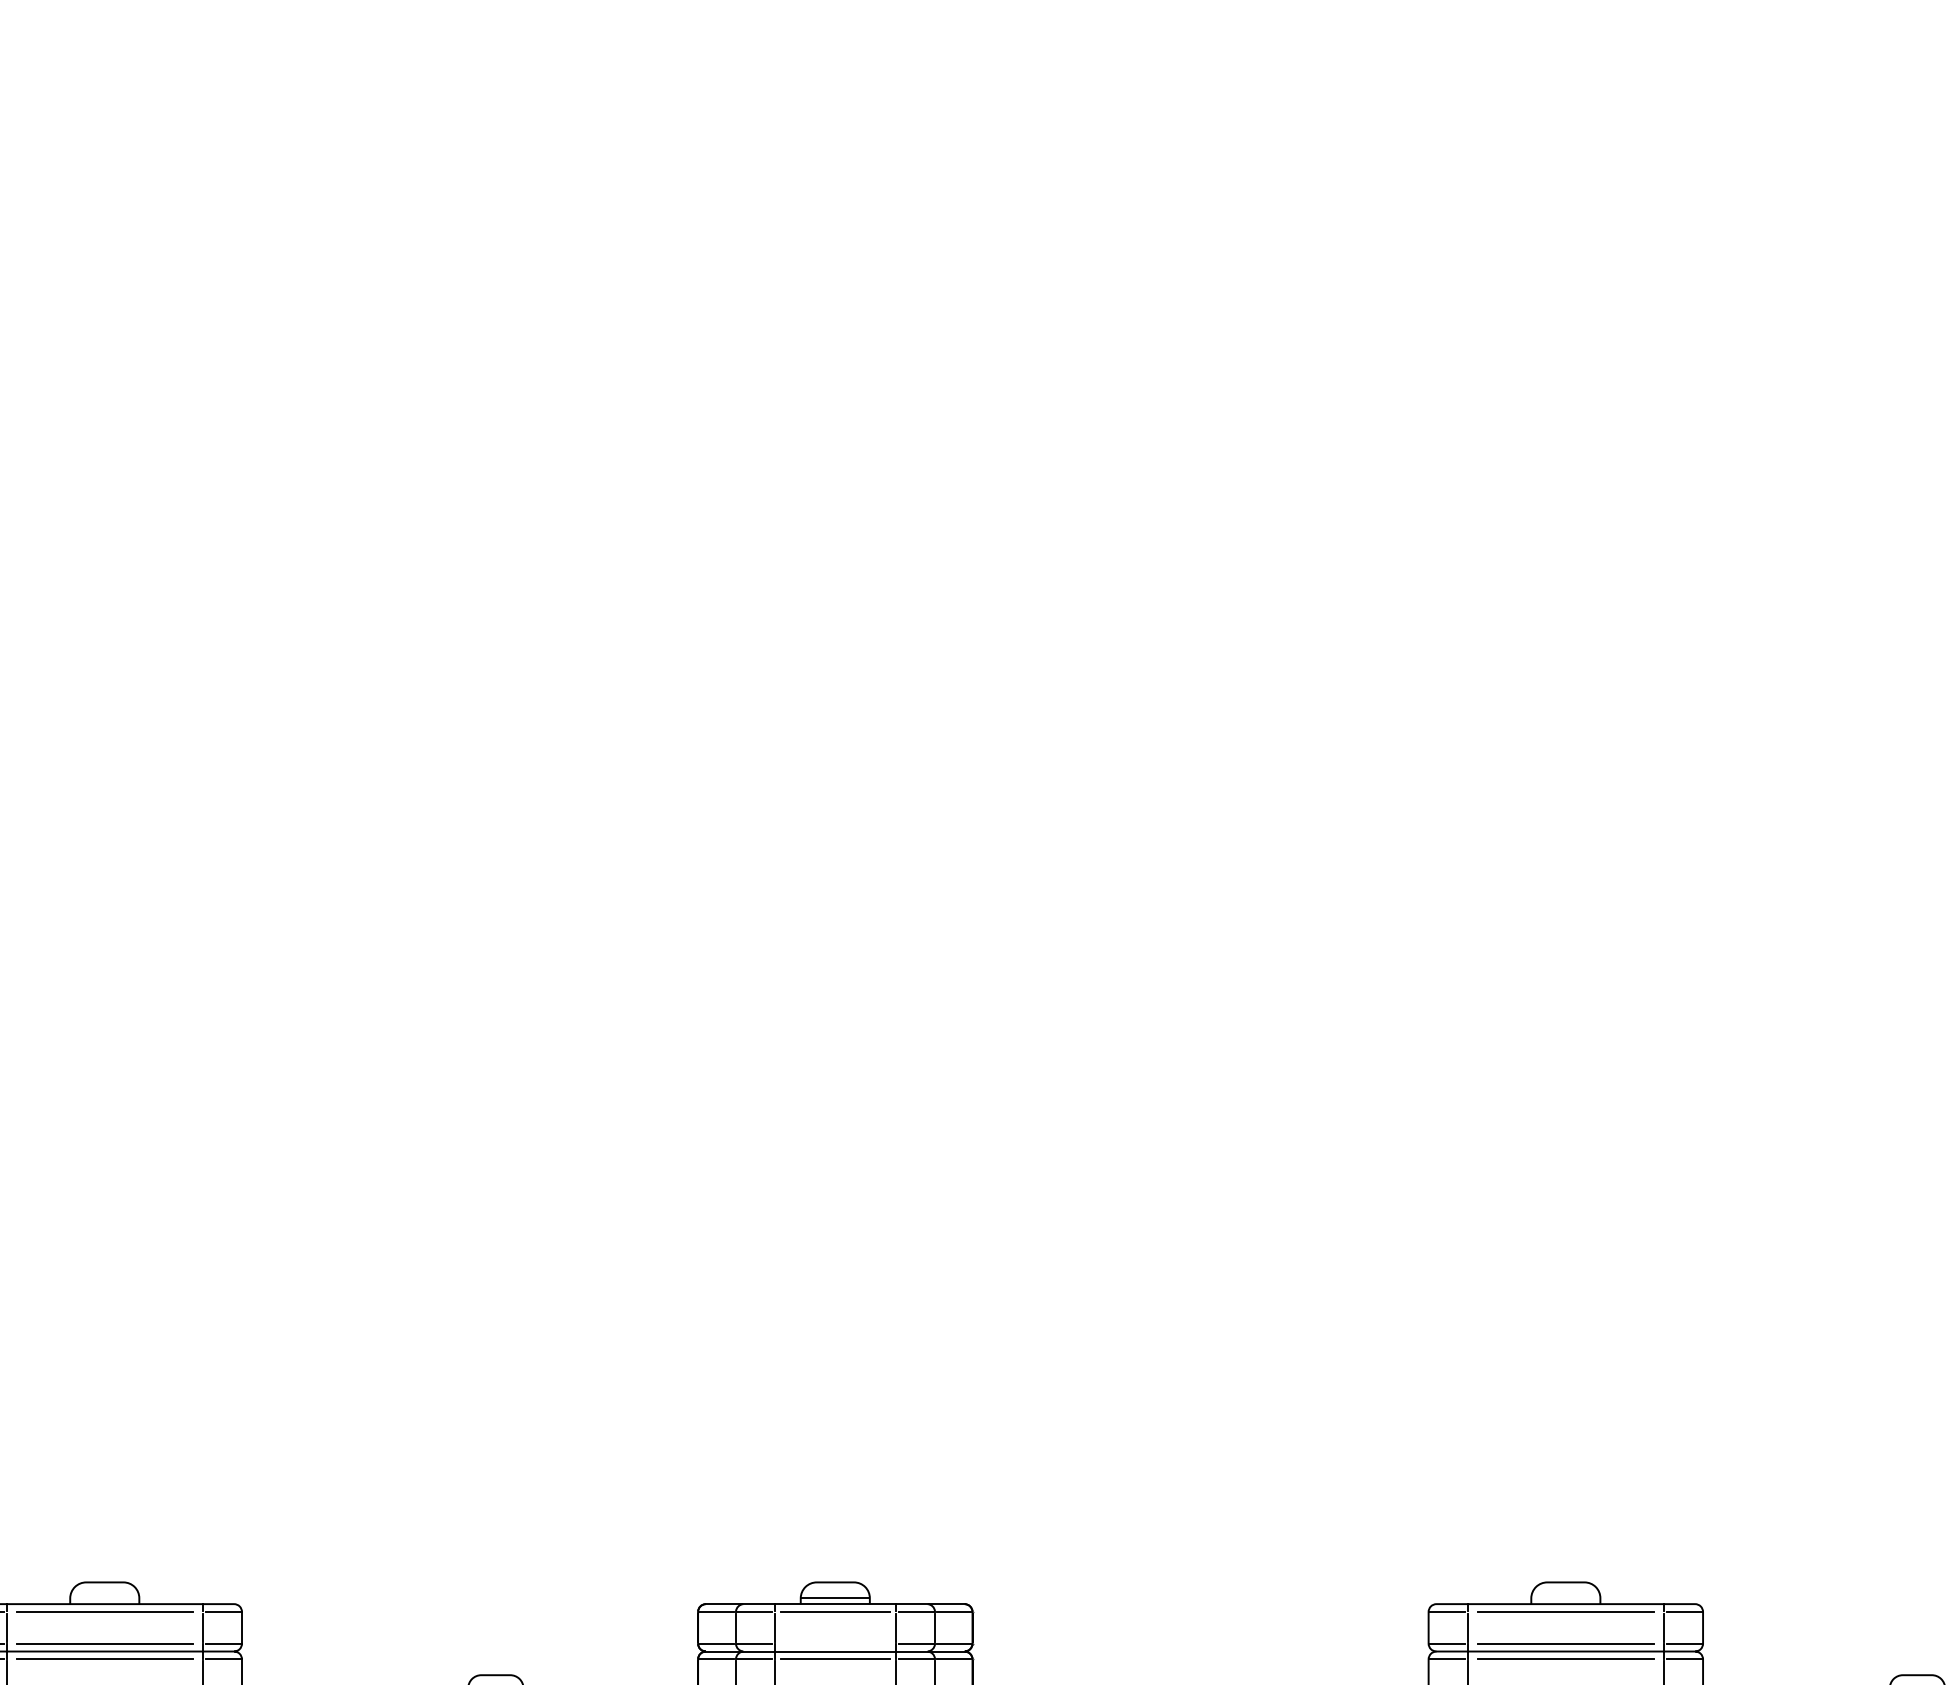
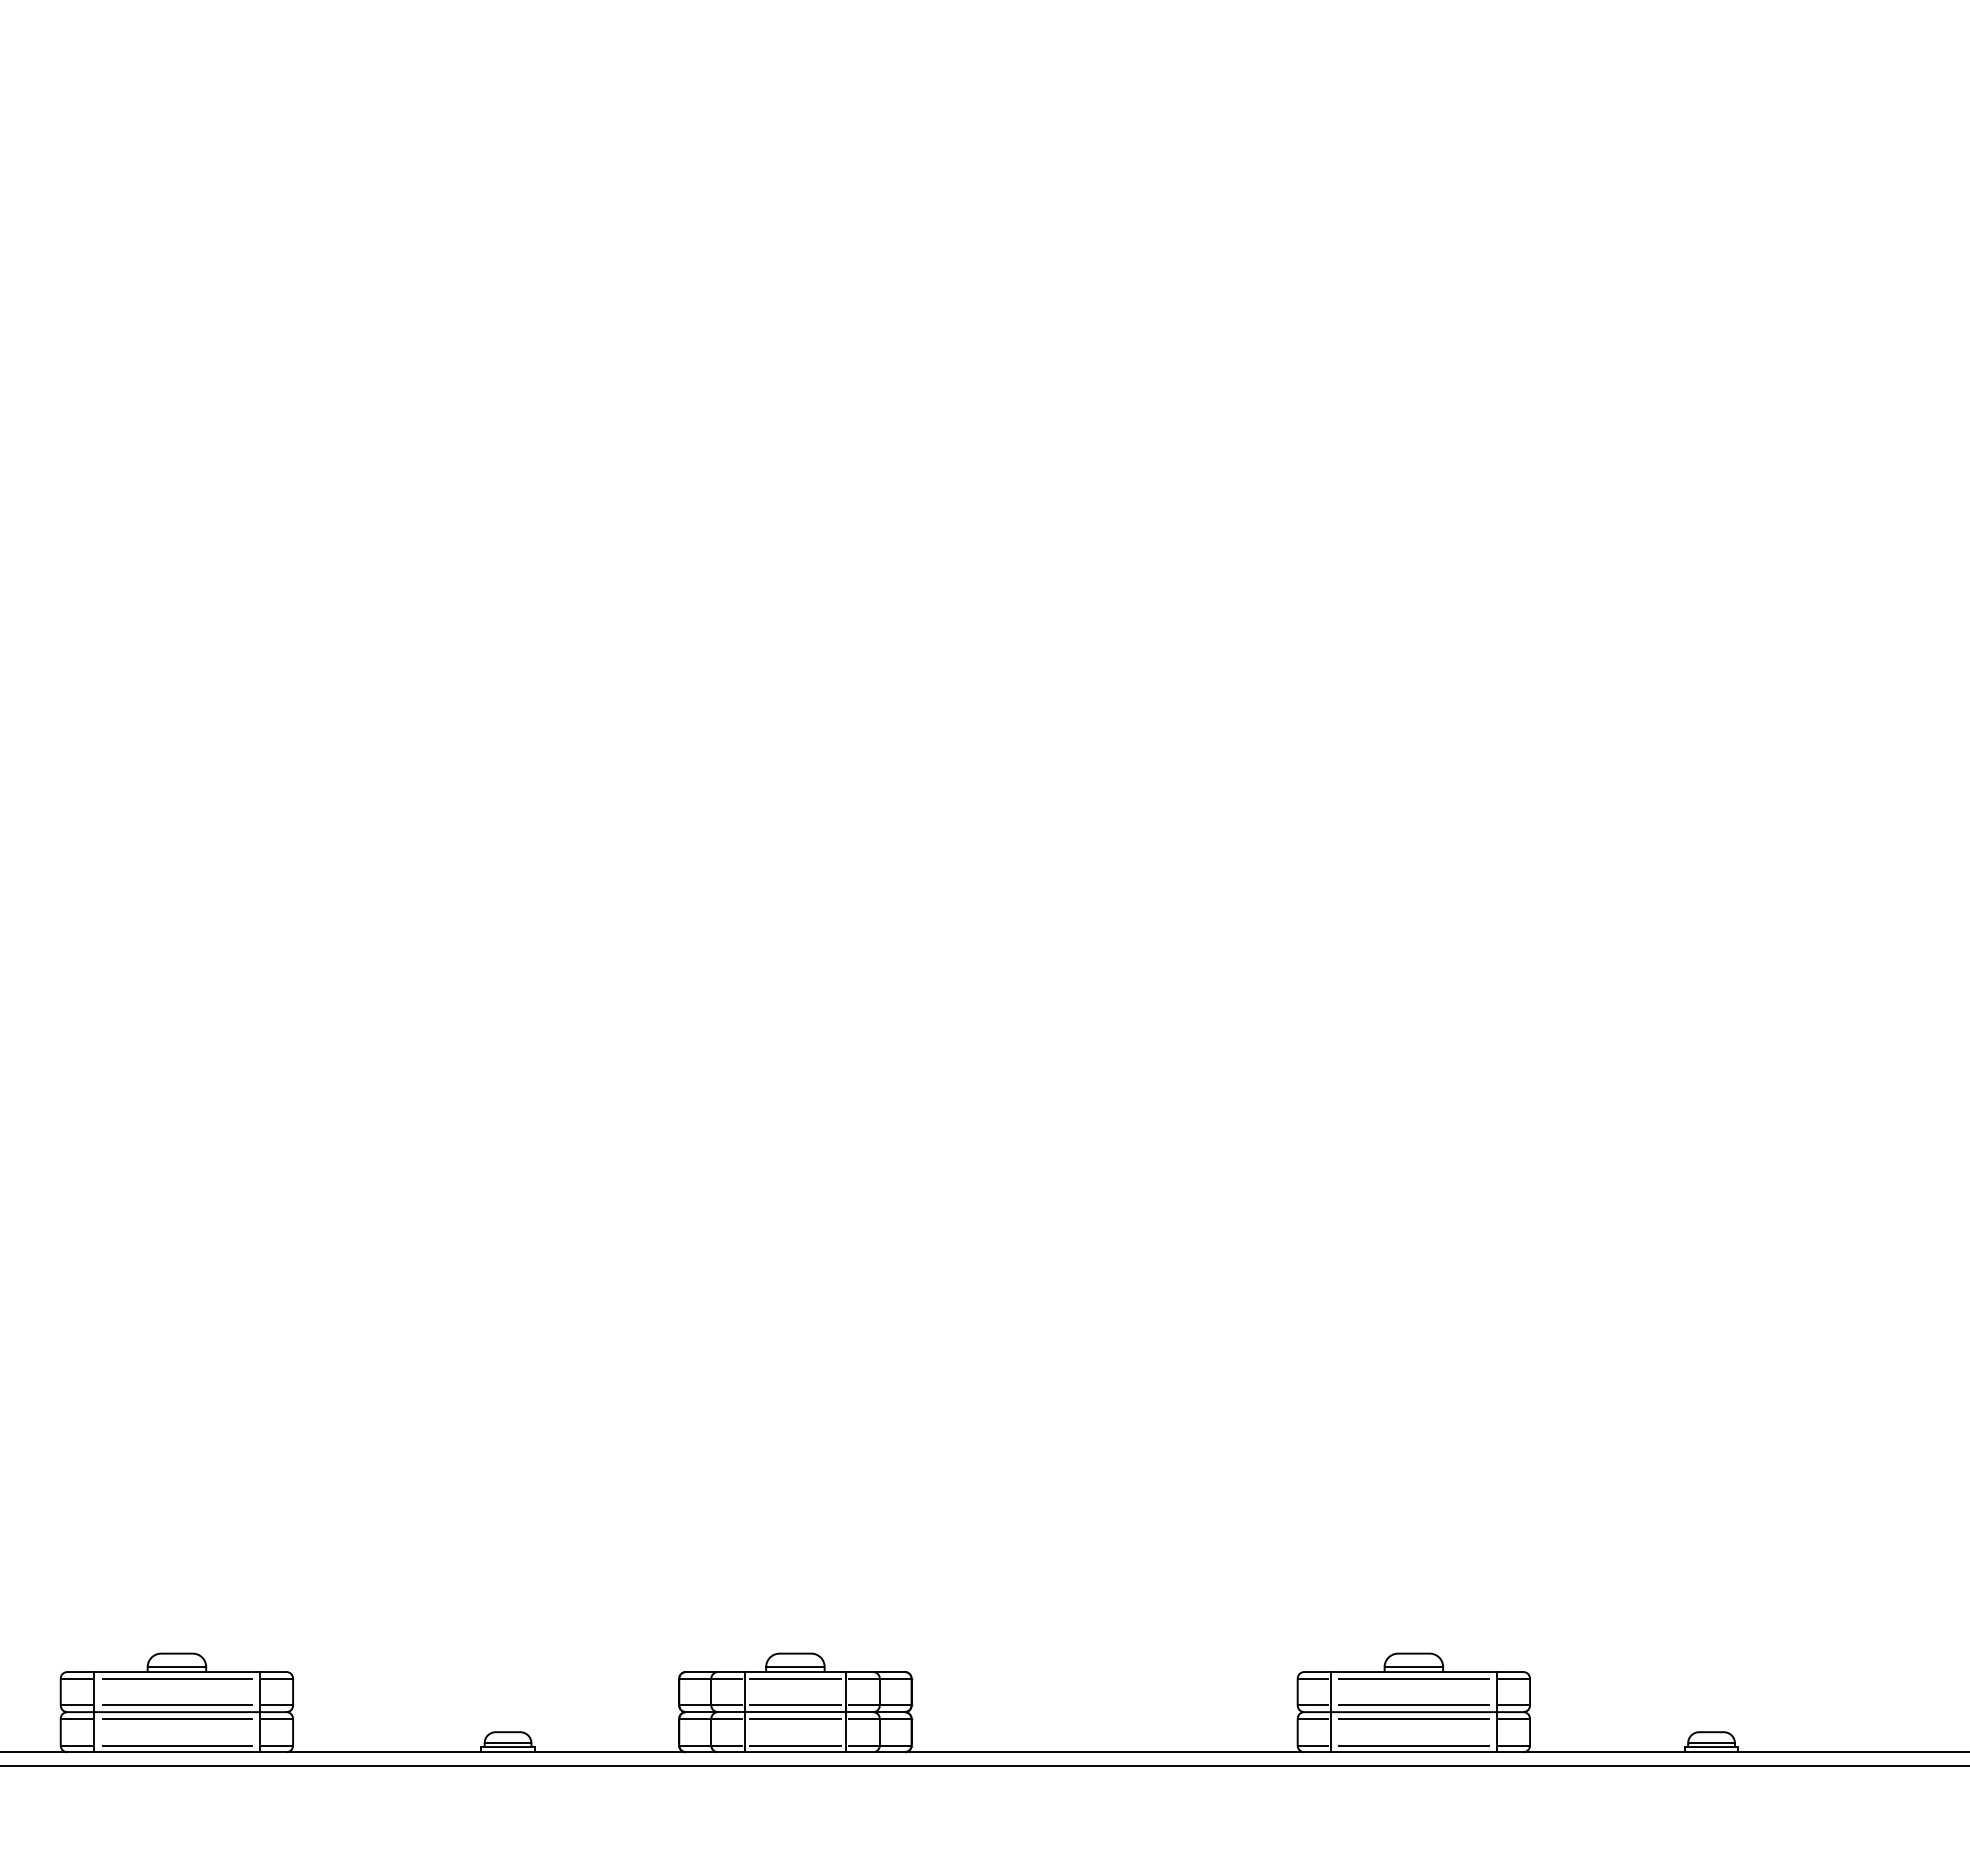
line: (104, 1598) -> (176, 1667), added
line: (1565, 1598) -> (1413, 1667), added
line: (835, 1643) -> (795, 1705), added

